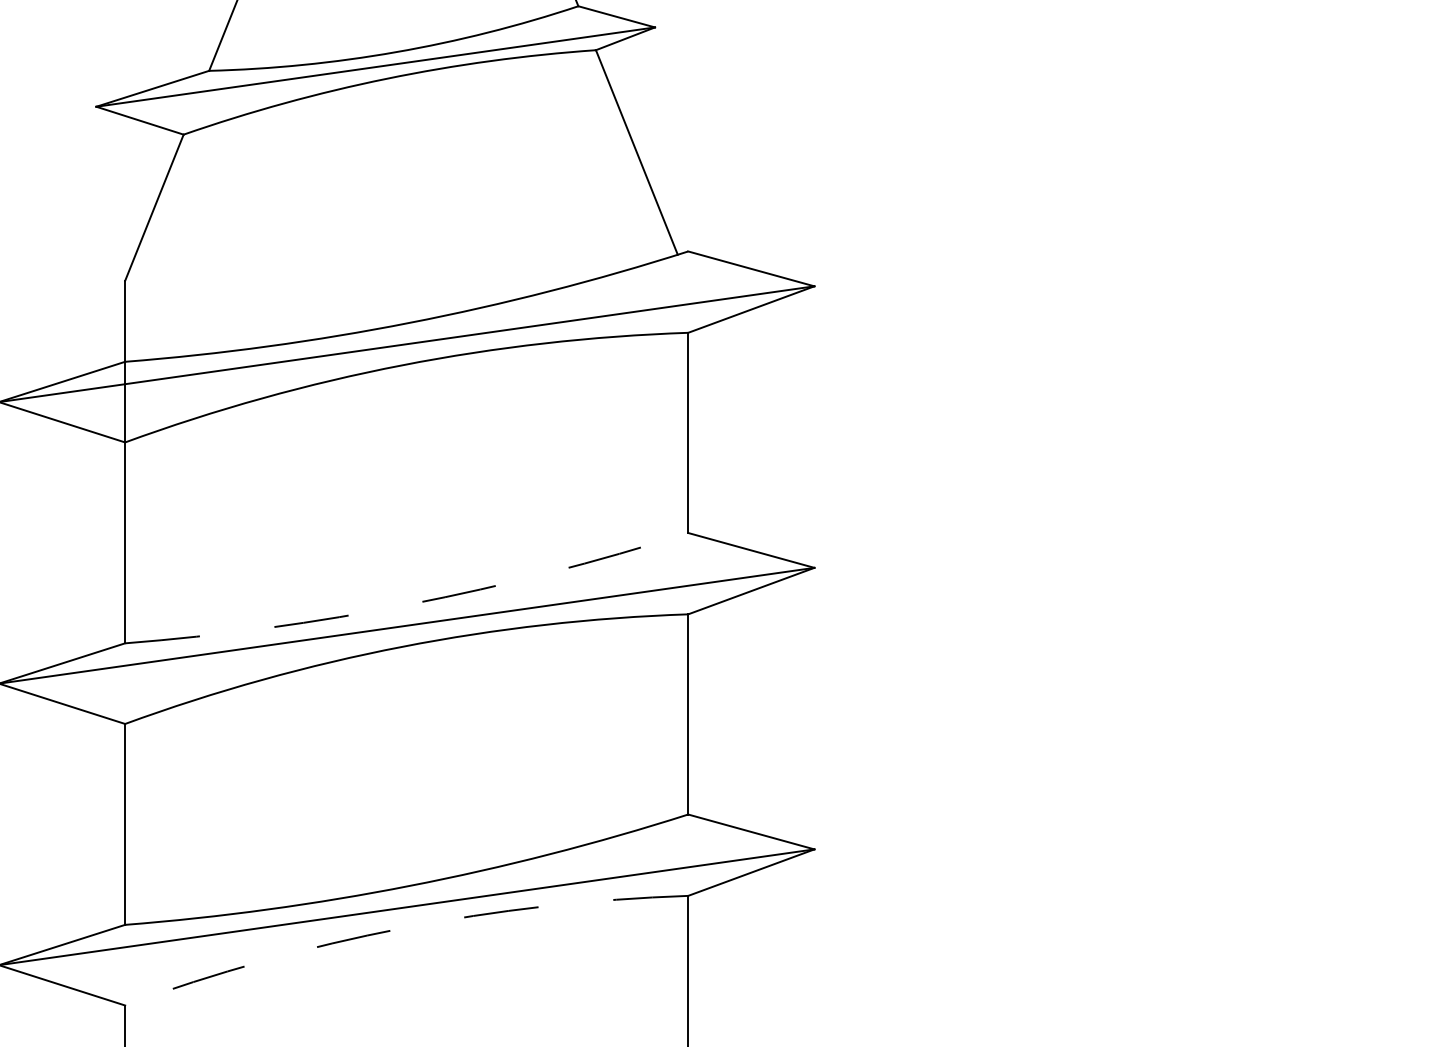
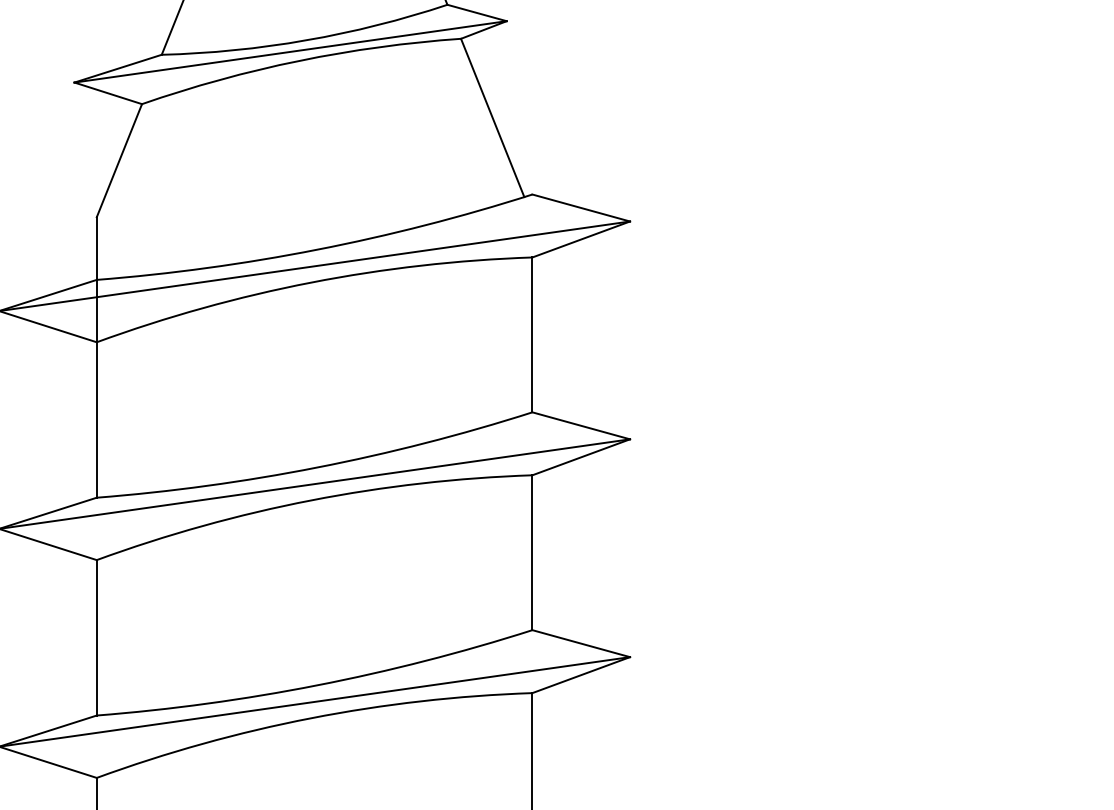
arc: (410, 604) -> (317, 467), dashed -> solid
arc: (402, 928) -> (311, 718), dashed -> solid

